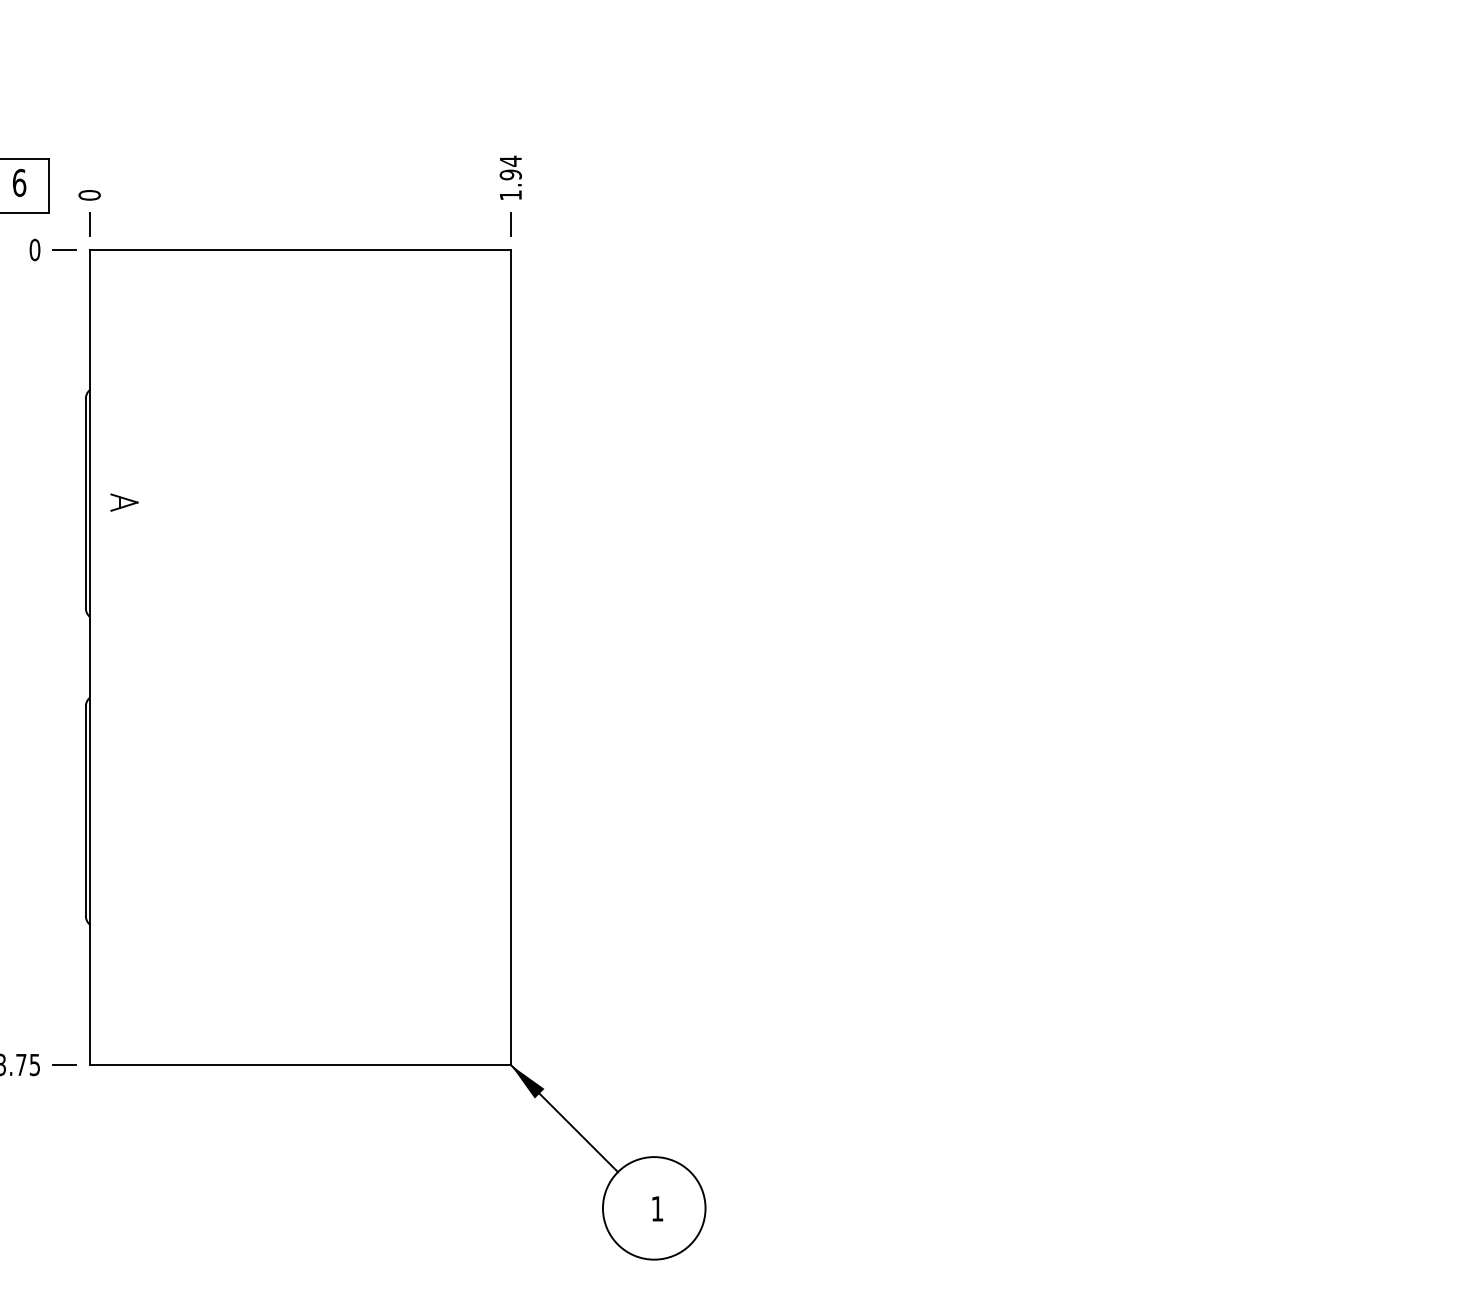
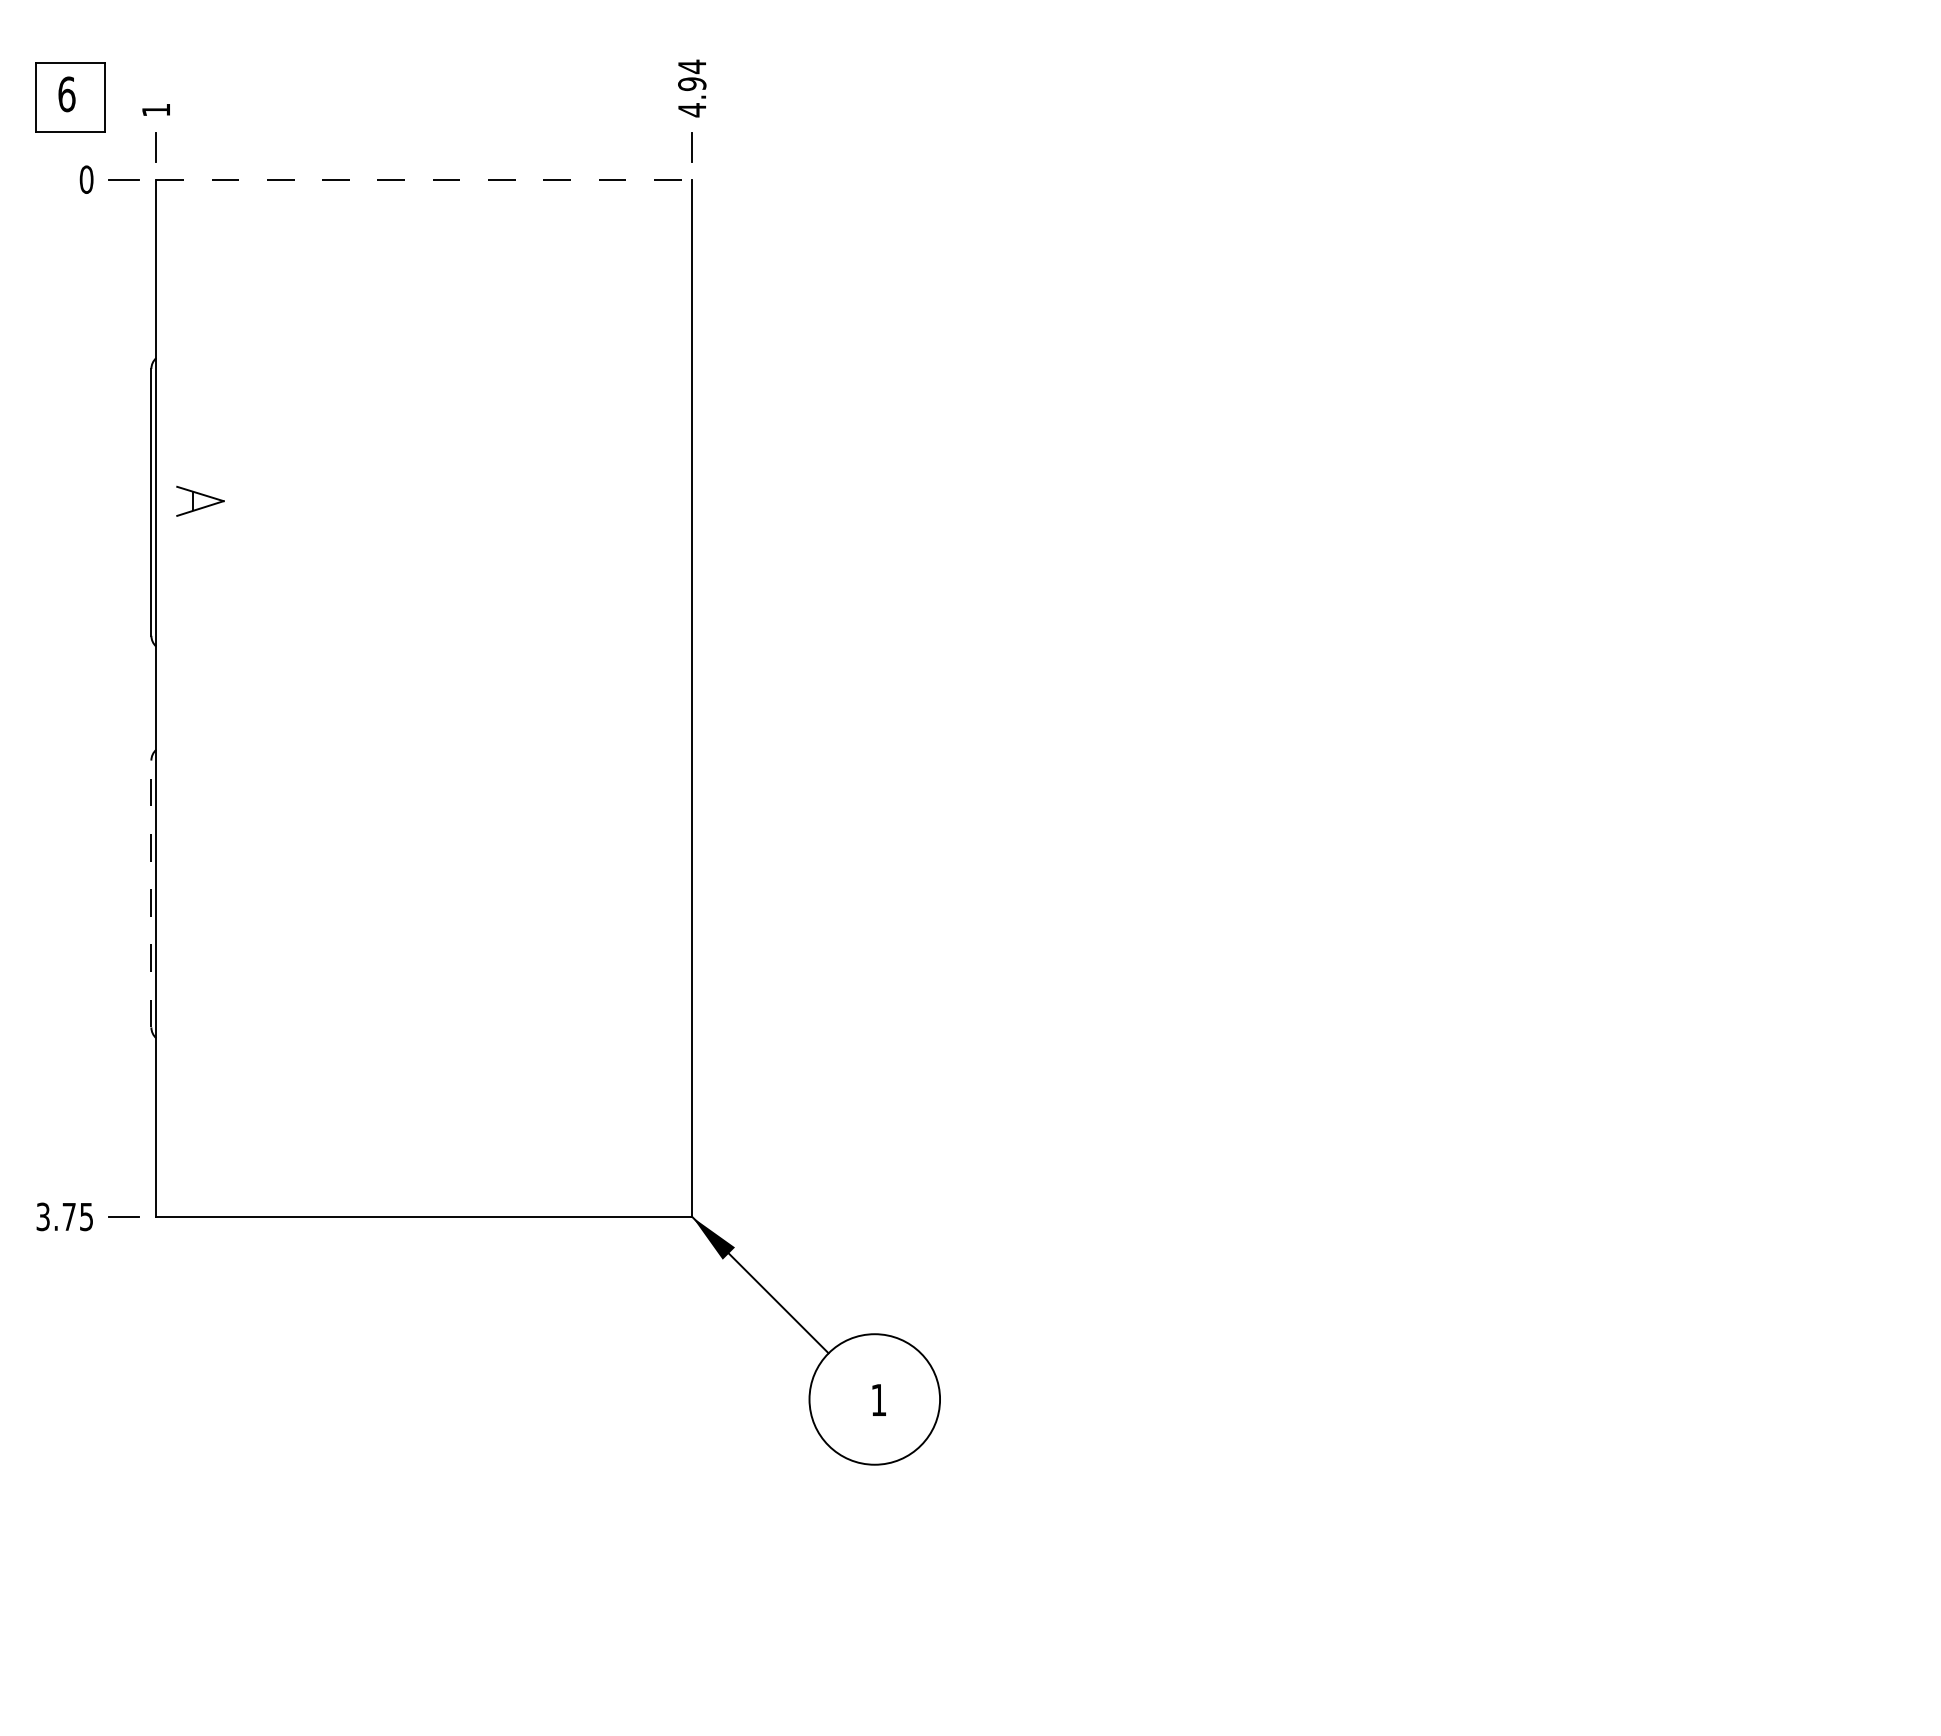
text: (89, 194) -> (156, 109), 0 -> 1
text: (510, 195) -> (691, 110), 1.94 -> 4.94
line: (300, 249) -> (424, 179), solid -> dashed
part: (124, 502) -> (200, 500), size x1.4
line: (85, 810) -> (151, 893), solid -> dashed

